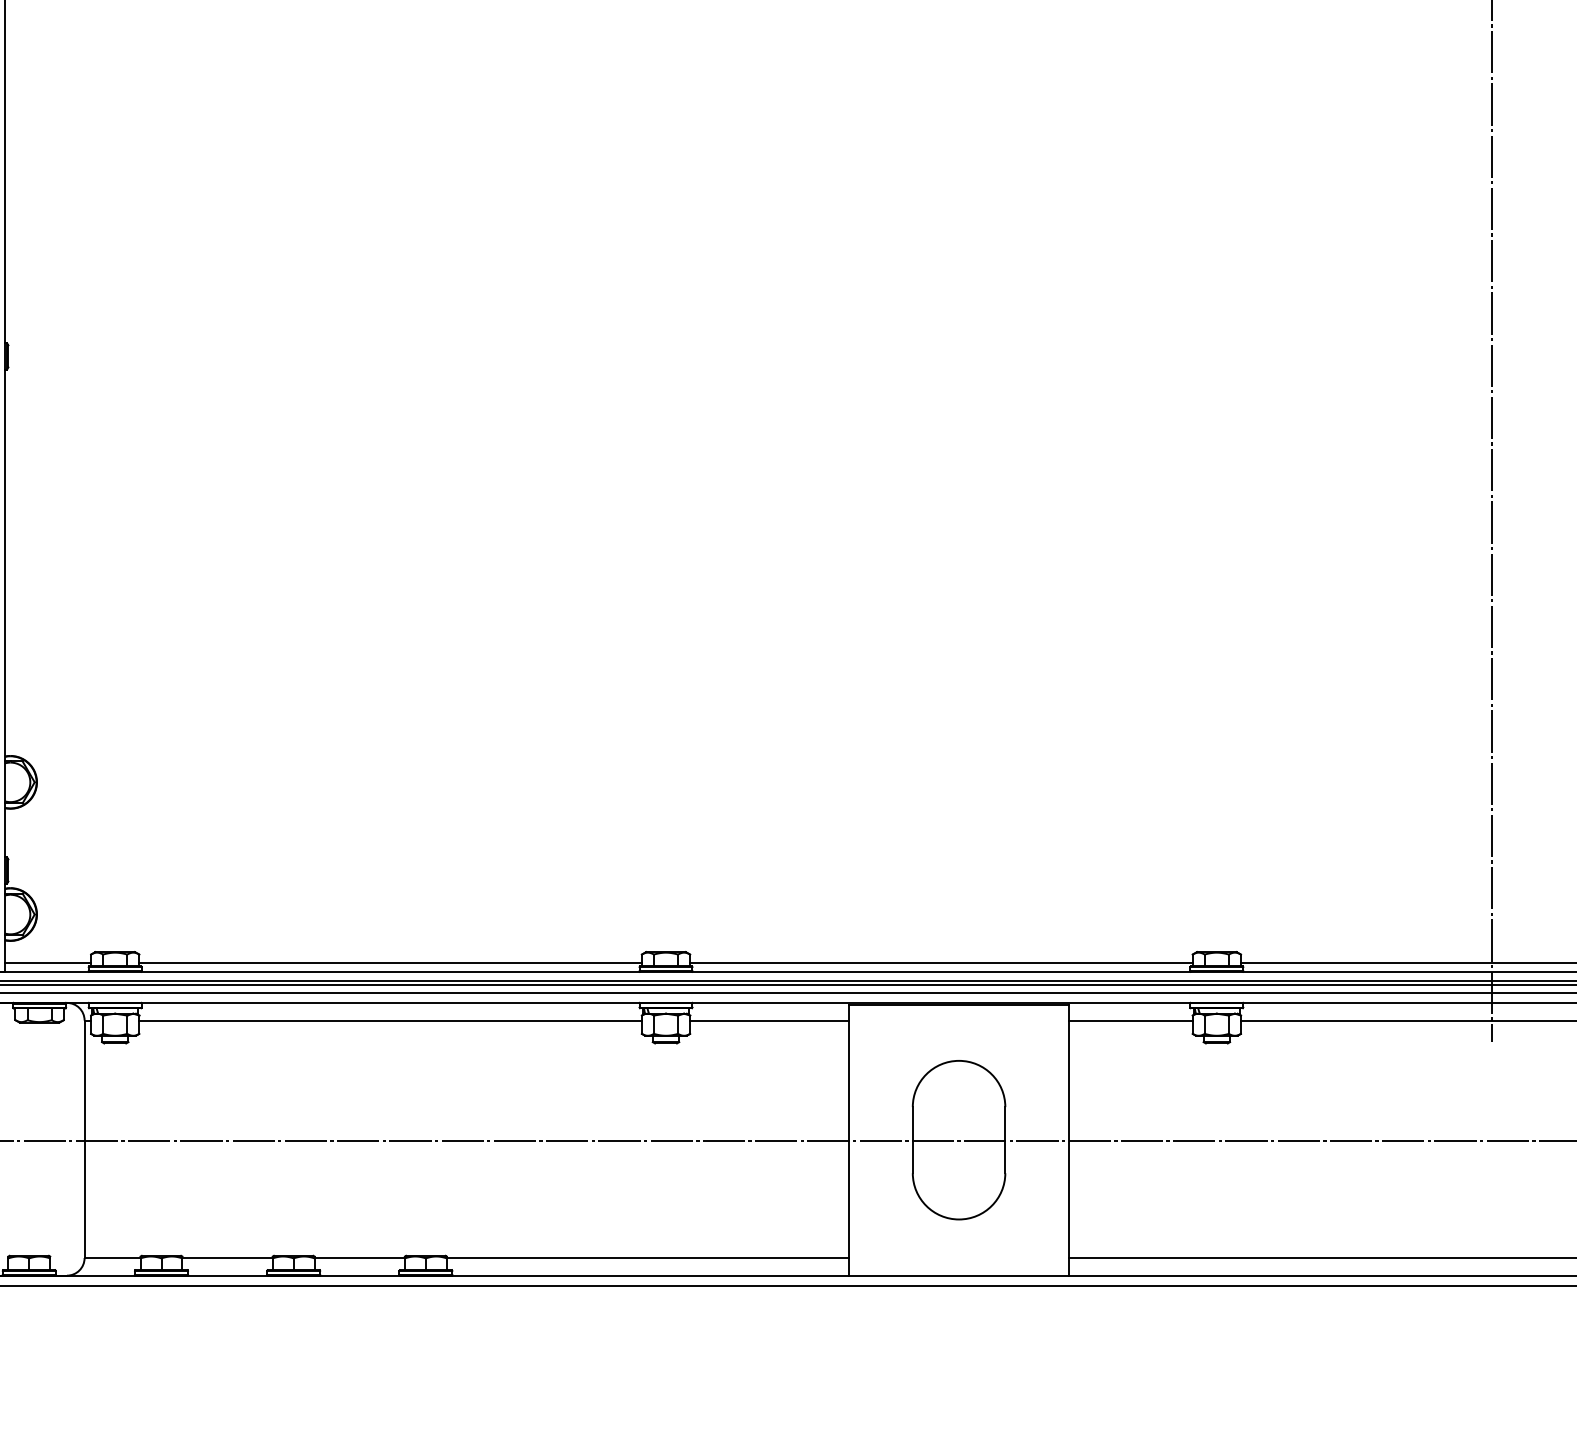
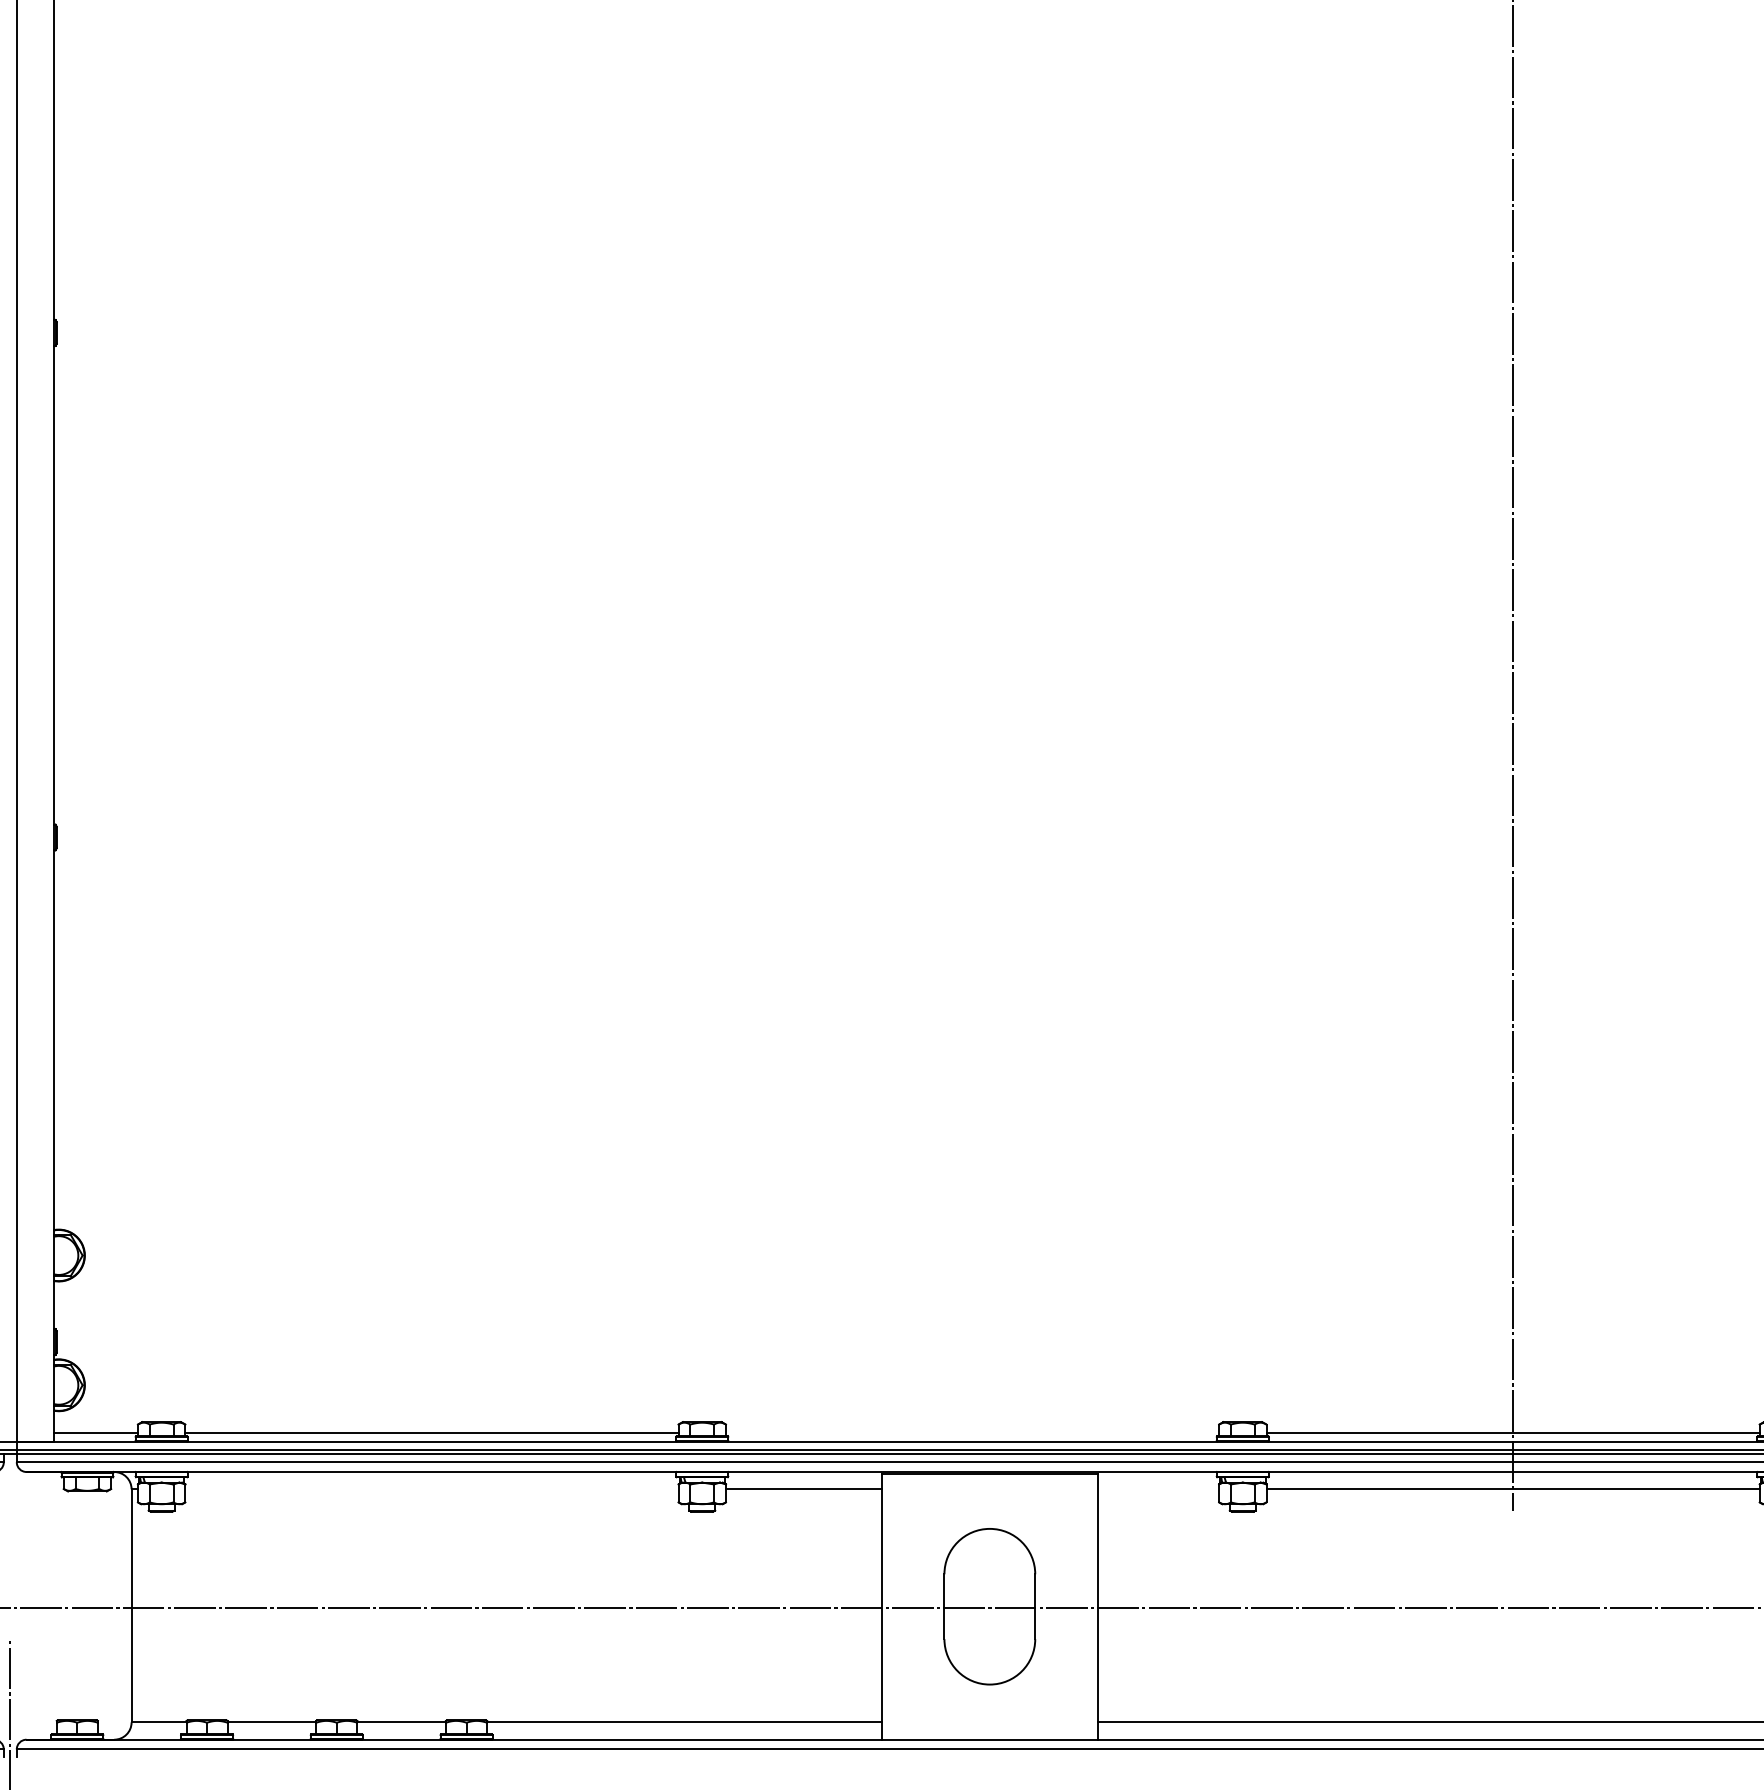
line: (941, 962) -> (972, 1432), removed
line: (390, 1020) -> (431, 1489), removed
line: (1130, 1020) -> (1158, 1489), removed

